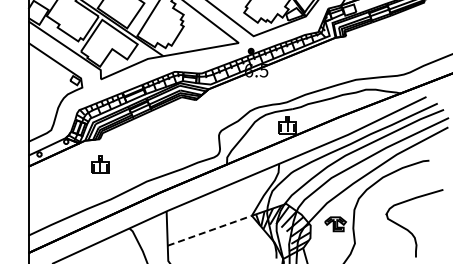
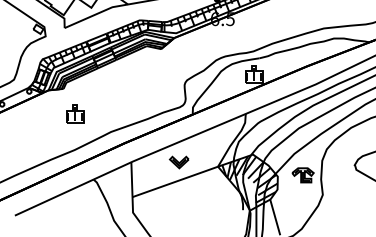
part: (100, 164) -> (75, 113), moved
part: (213, 211) -> (179, 162), added
line: (209, 230) -> (174, 181), dashed -> solid

